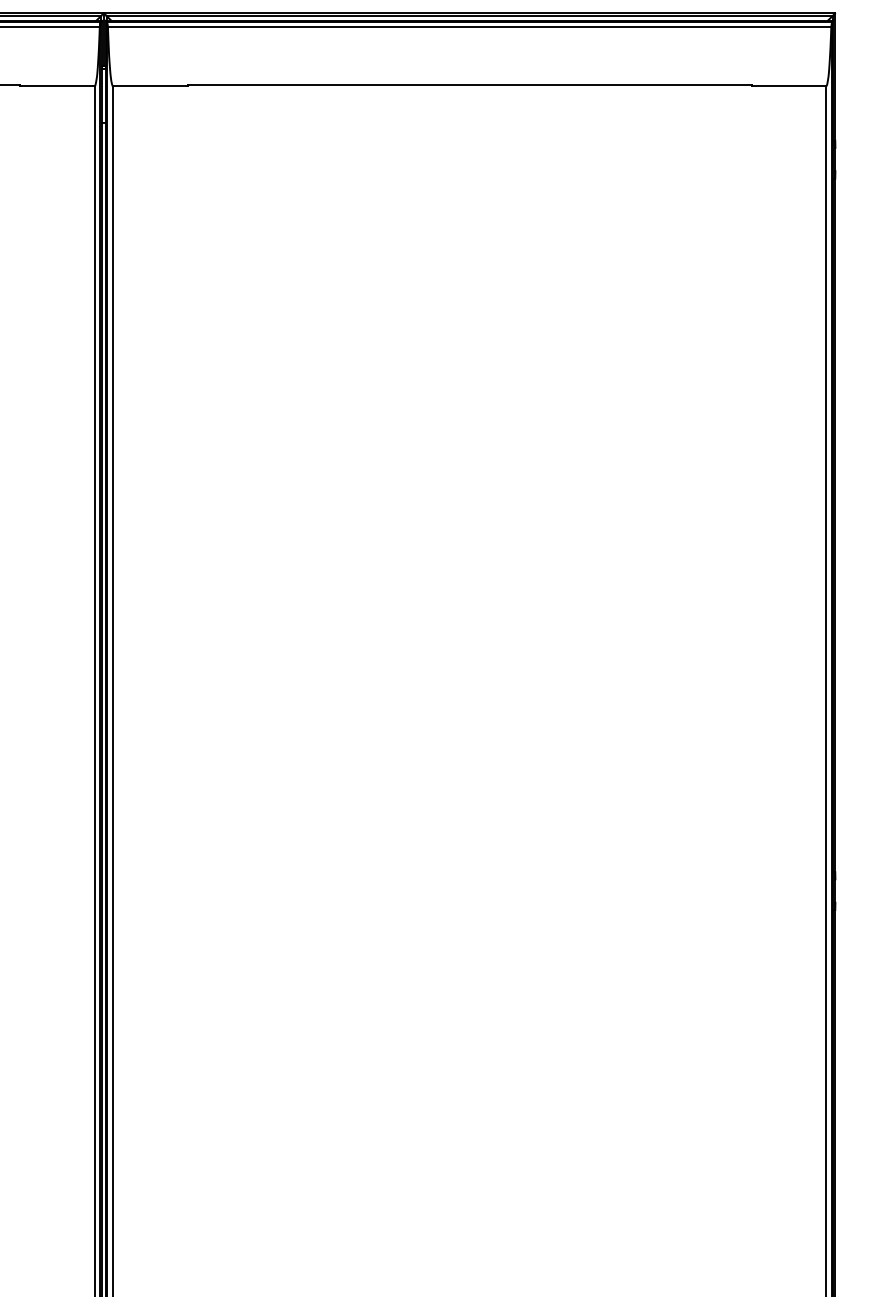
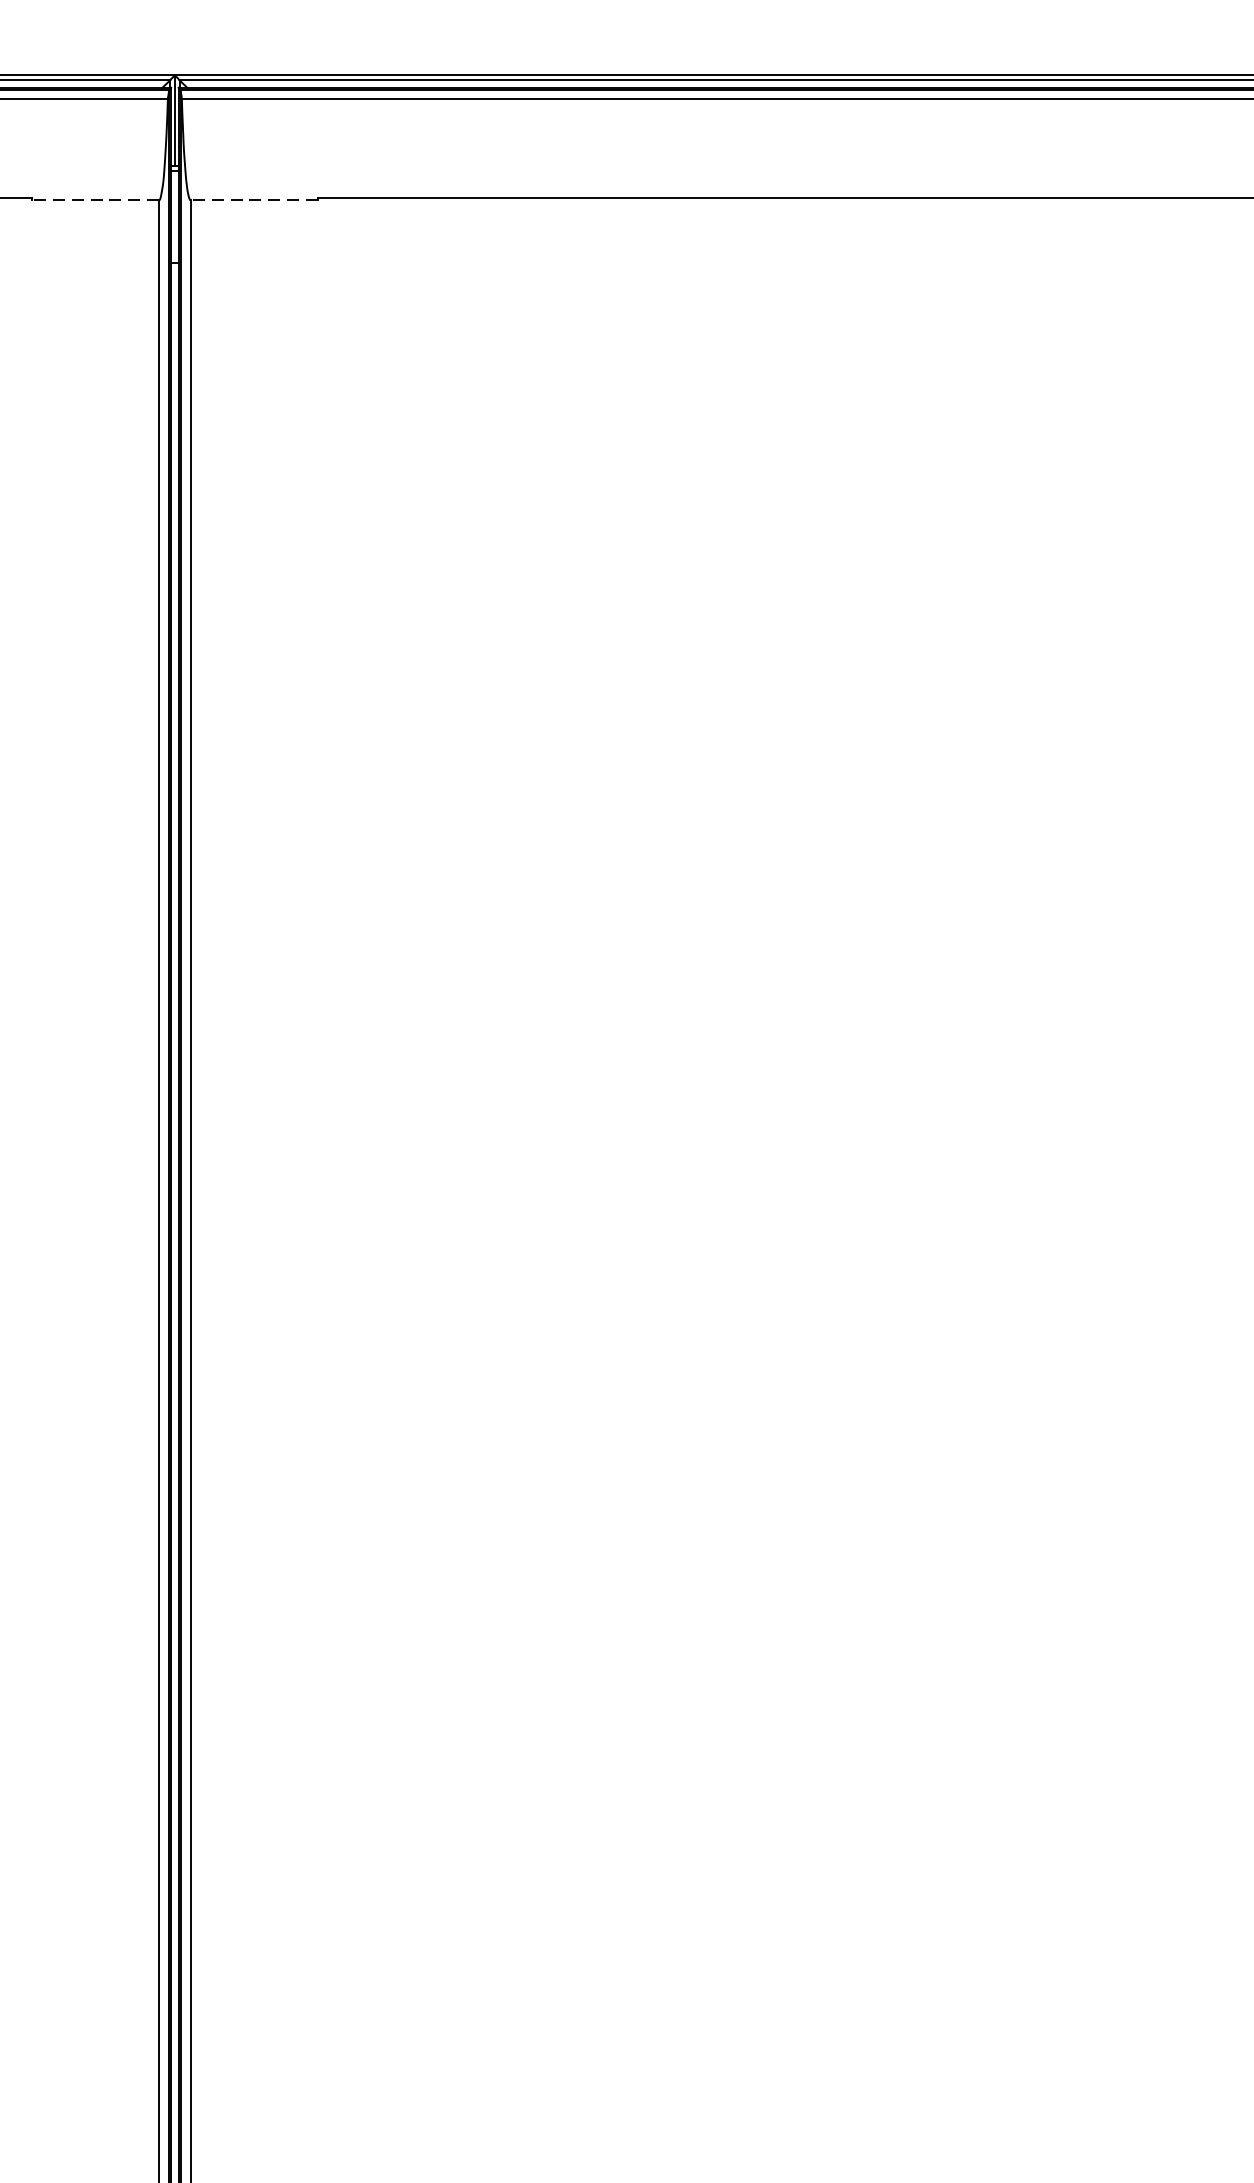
line: (56, 86) -> (93, 200), solid -> dashed
line: (149, 86) -> (252, 200), solid -> dashed

